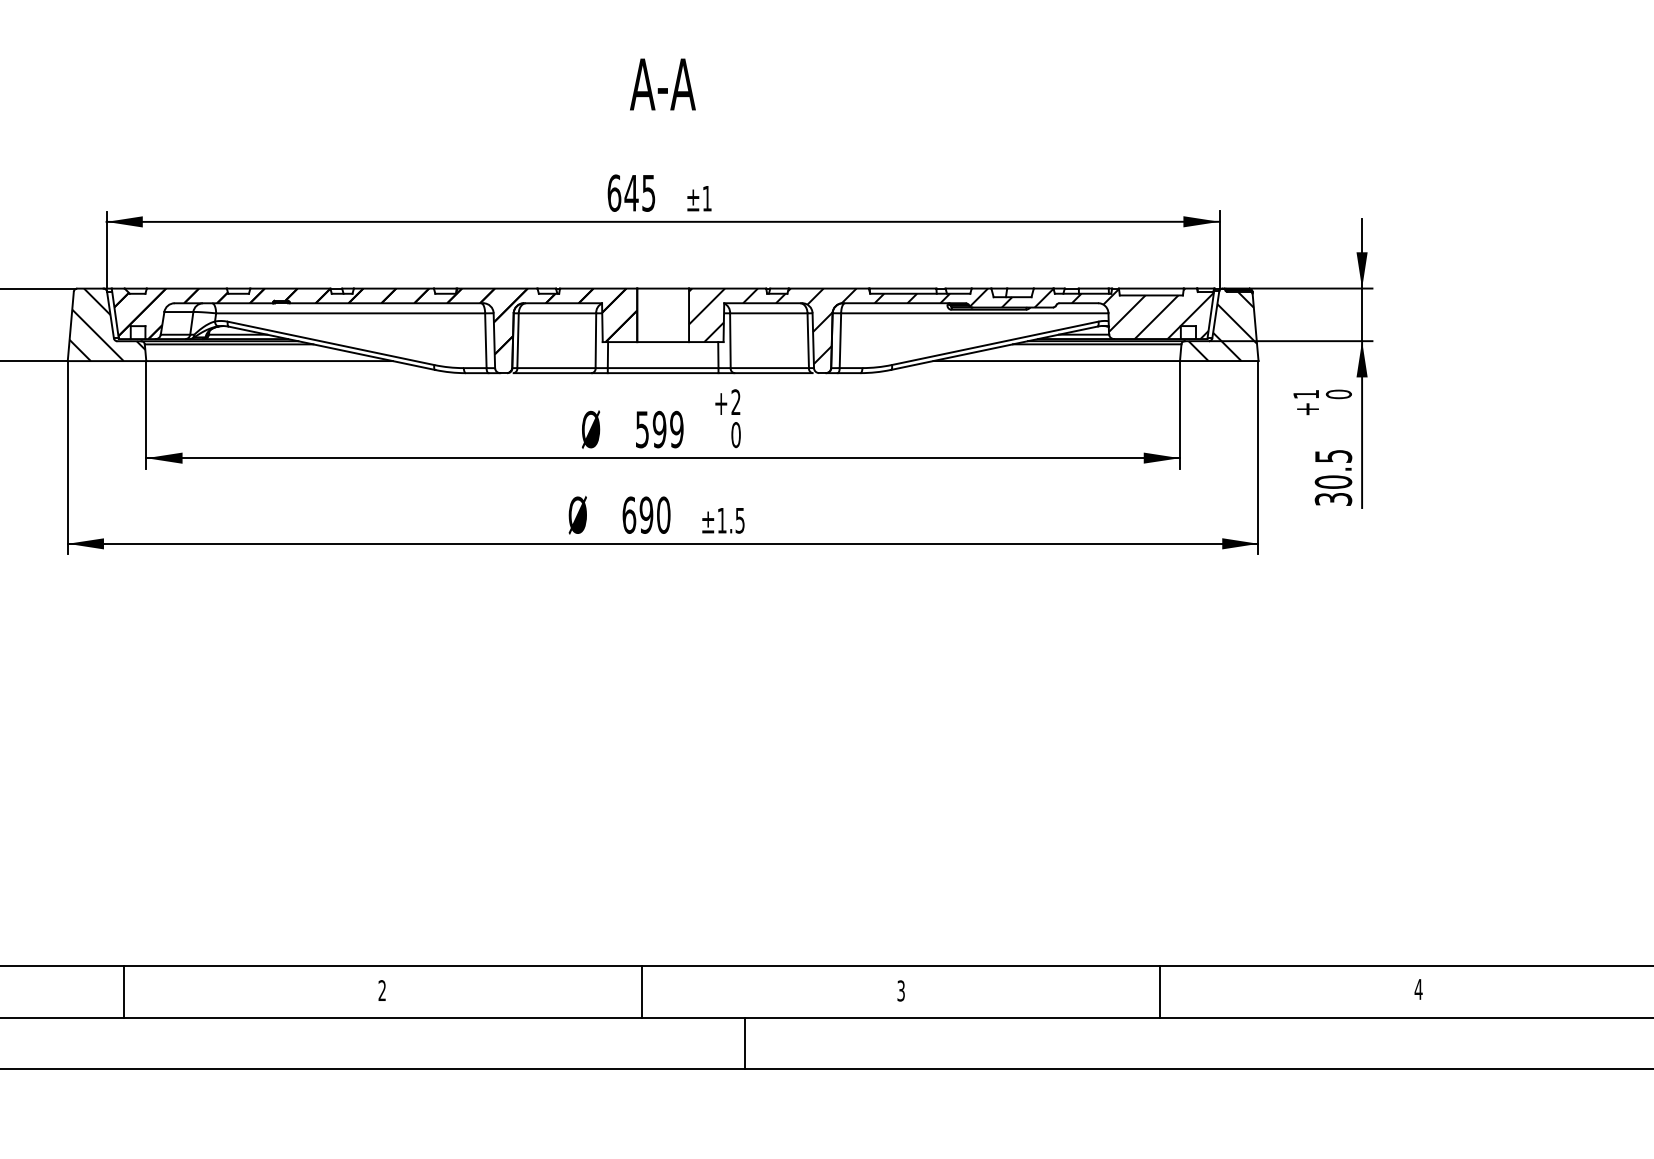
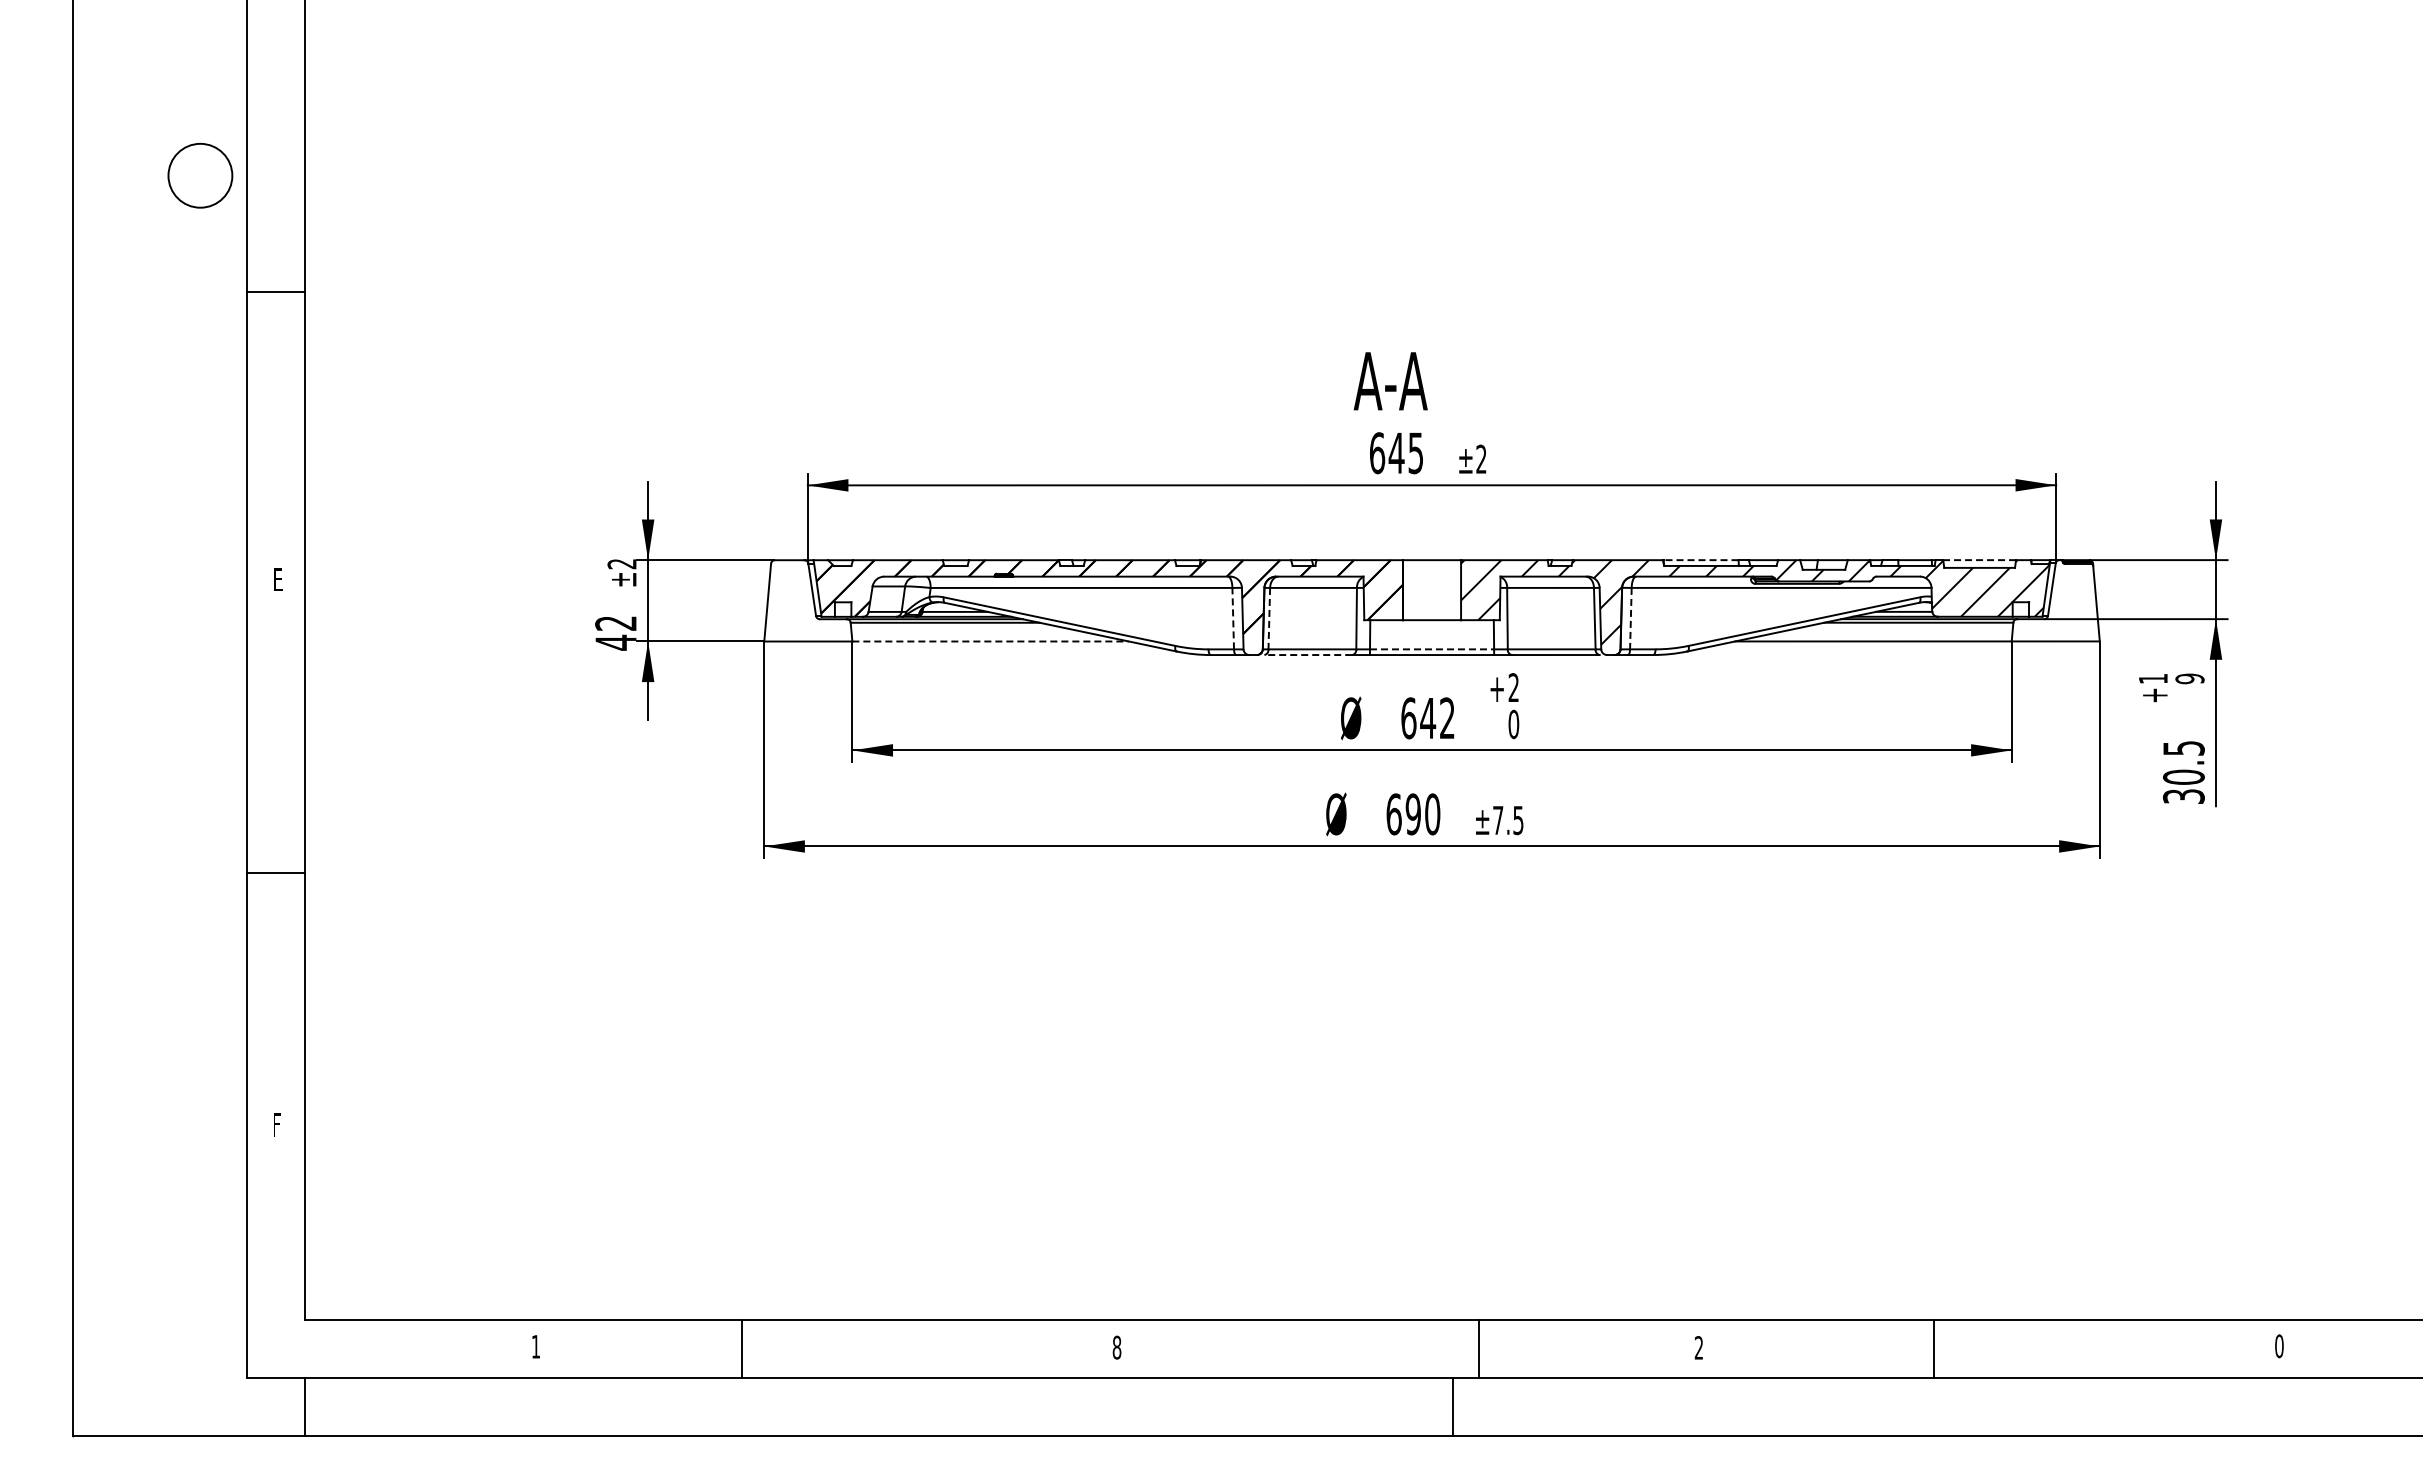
text: (662, 84) -> (1390, 381), moved
text: (707, 197) -> (1481, 458), ±1 -> ±2
line: (902, 288) -> (1700, 560), solid -> dashed
line: (1151, 288) -> (1979, 560), solid -> dashed
hatch: (107, 324) -> (808, 600), removed
hatch: (1222, 326) -> (2059, 602), removed
line: (486, 340) -> (1233, 618), solid -> dashed
line: (518, 340) -> (1269, 618), solid -> dashed
line: (840, 340) -> (1630, 618), solid -> dashed
line: (270, 361) -> (991, 641), solid -> dashed
line: (663, 368) -> (1432, 649), solid -> dashed
line: (552, 373) -> (1308, 655), solid -> dashed
text: (1338, 394) -> (2189, 678), 0 -> 9
text: (659, 429) -> (1427, 718), 599 -> 642
text: (722, 520) -> (1498, 820), ±1.5 -> ±7.5
text: (1417, 989) -> (2278, 1346), 4 -> 0
text: (381, 990) -> (1116, 1347), 2 -> 8
text: (900, 990) -> (1698, 1347), 3 -> 2
line: (124, 991) -> (741, 1348), moved
line: (642, 991) -> (1479, 1348), moved
line: (1159, 991) -> (1933, 1348), moved
line: (745, 1043) -> (1453, 1406), moved

